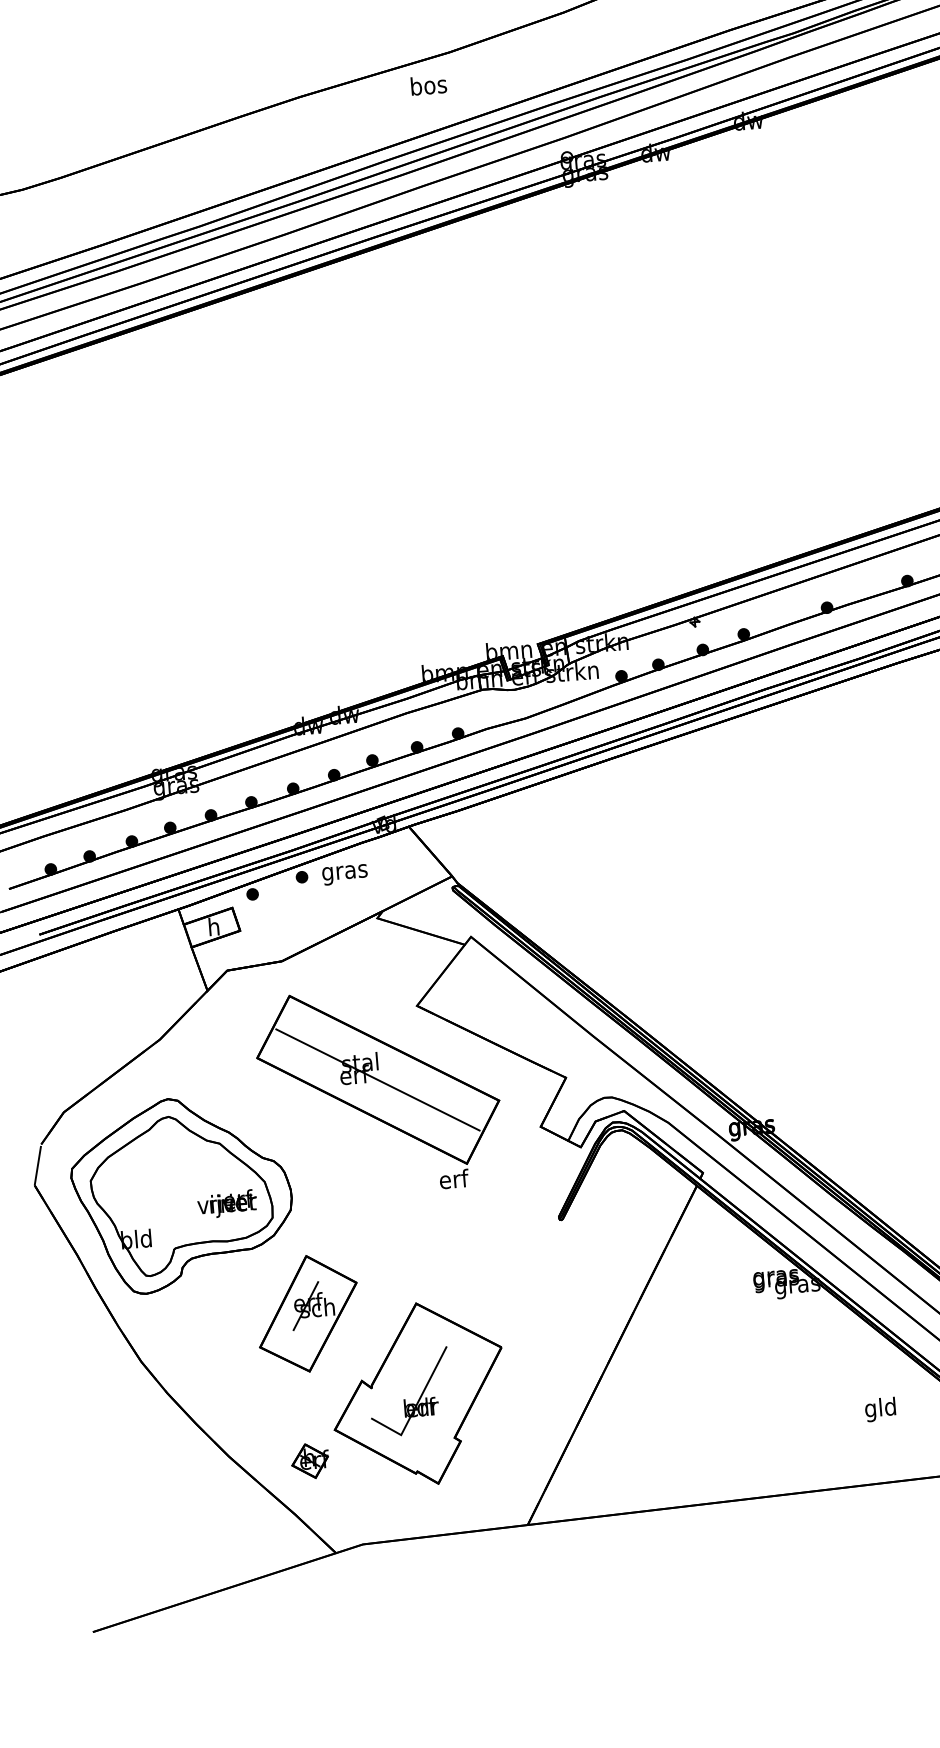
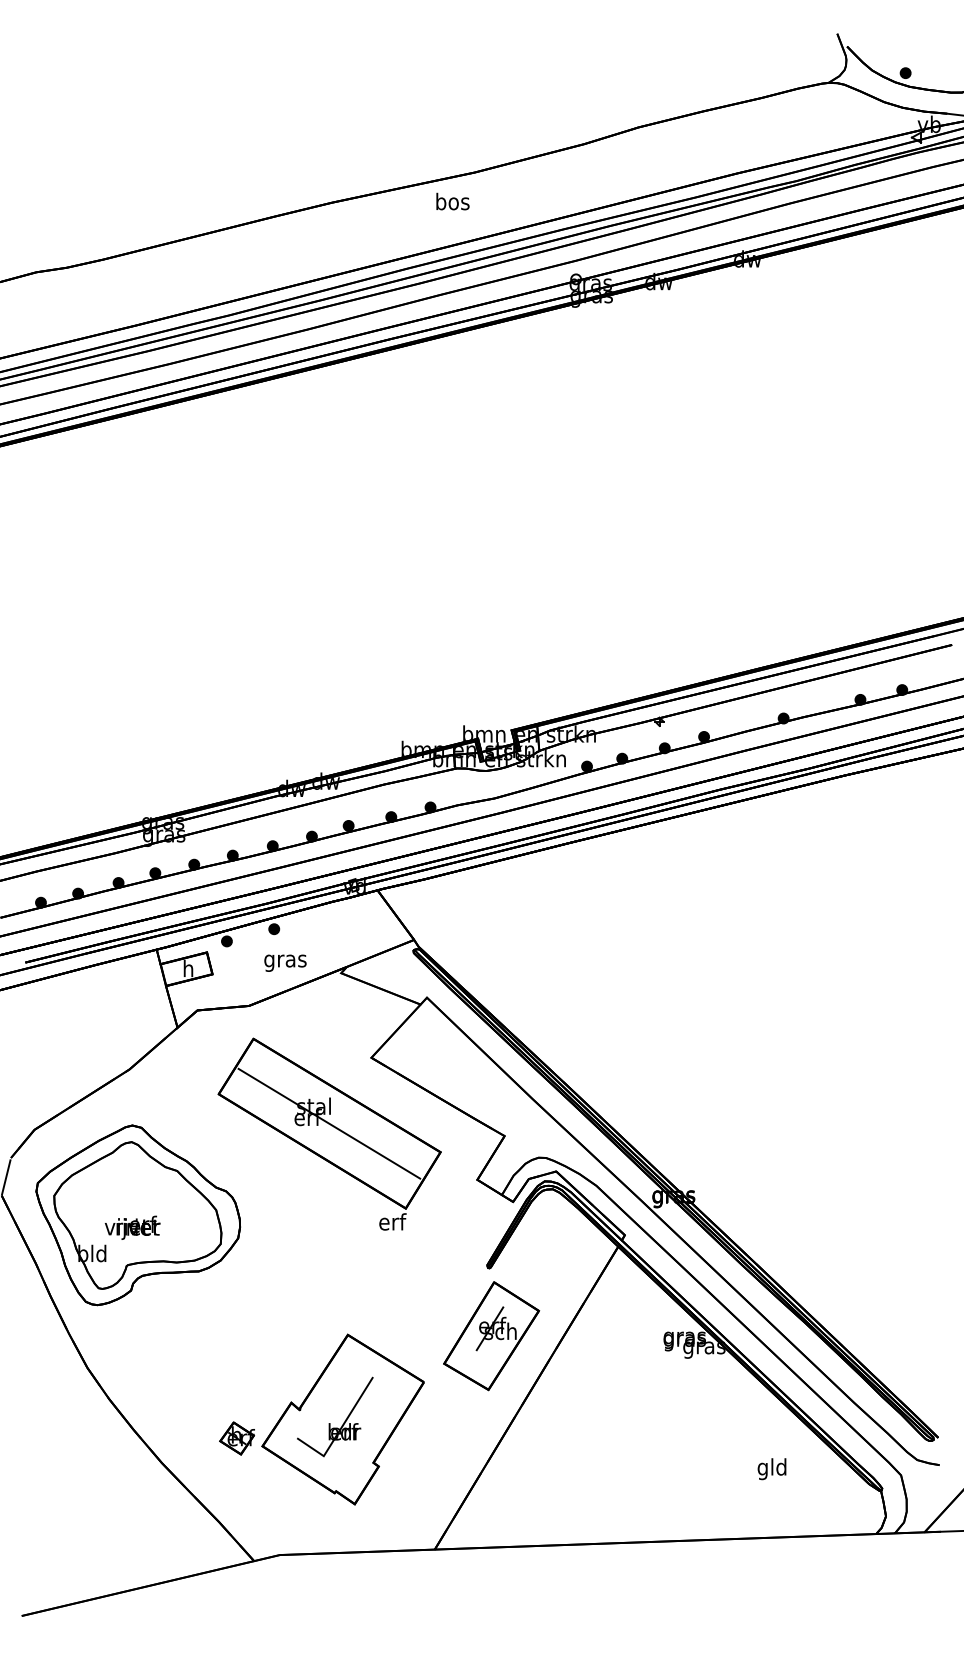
text: (345, 874) -> (285, 962), moved
text: (227, 1203) -> (132, 1227), moved
part: (308, 1314) -> (491, 1336), moved
part: (309, 1461) -> (236, 1438), moved

